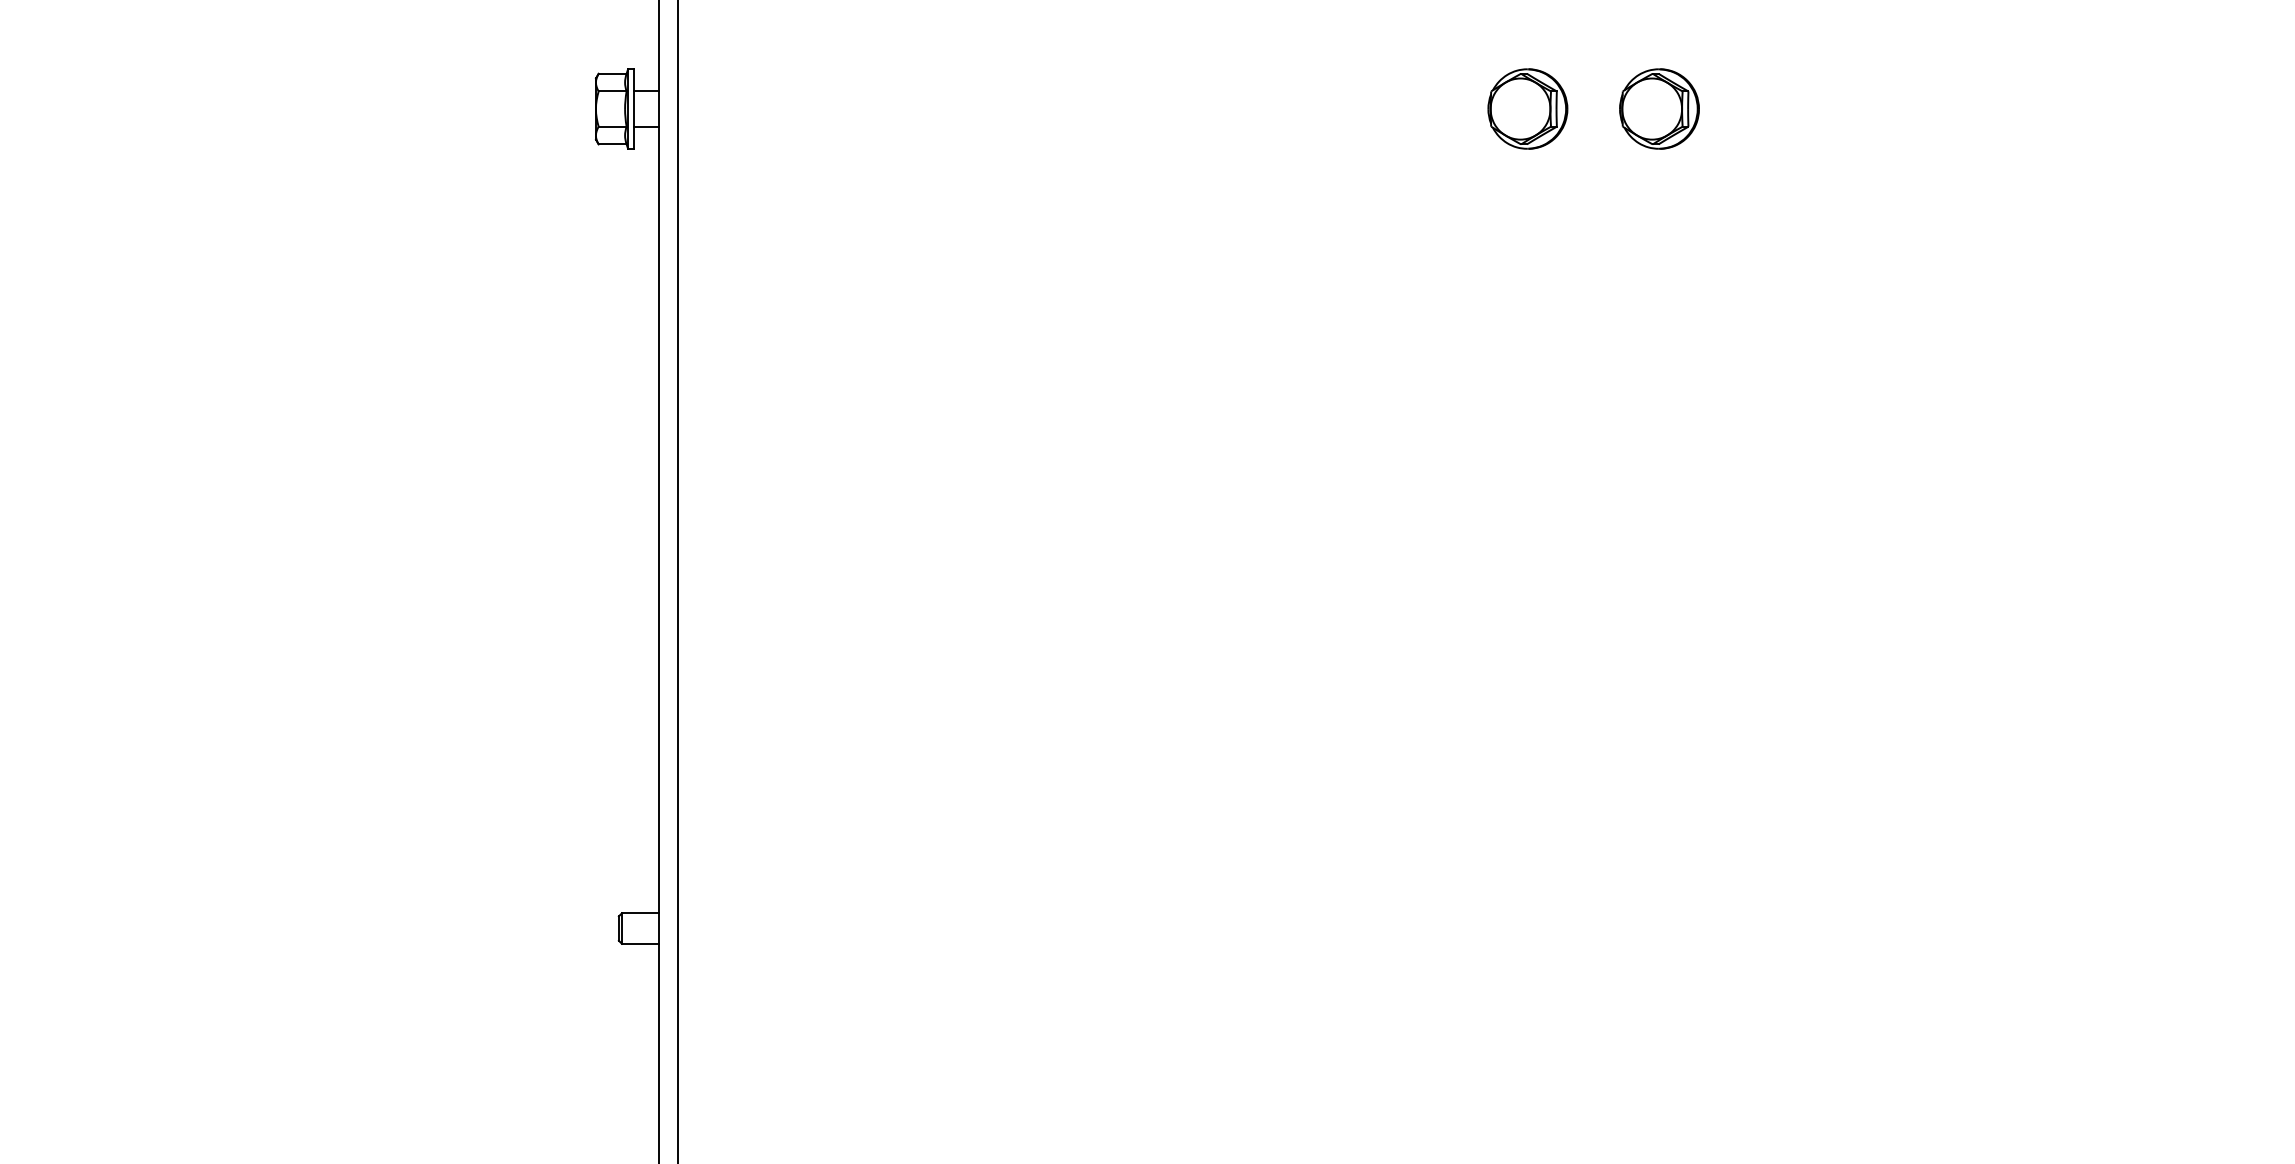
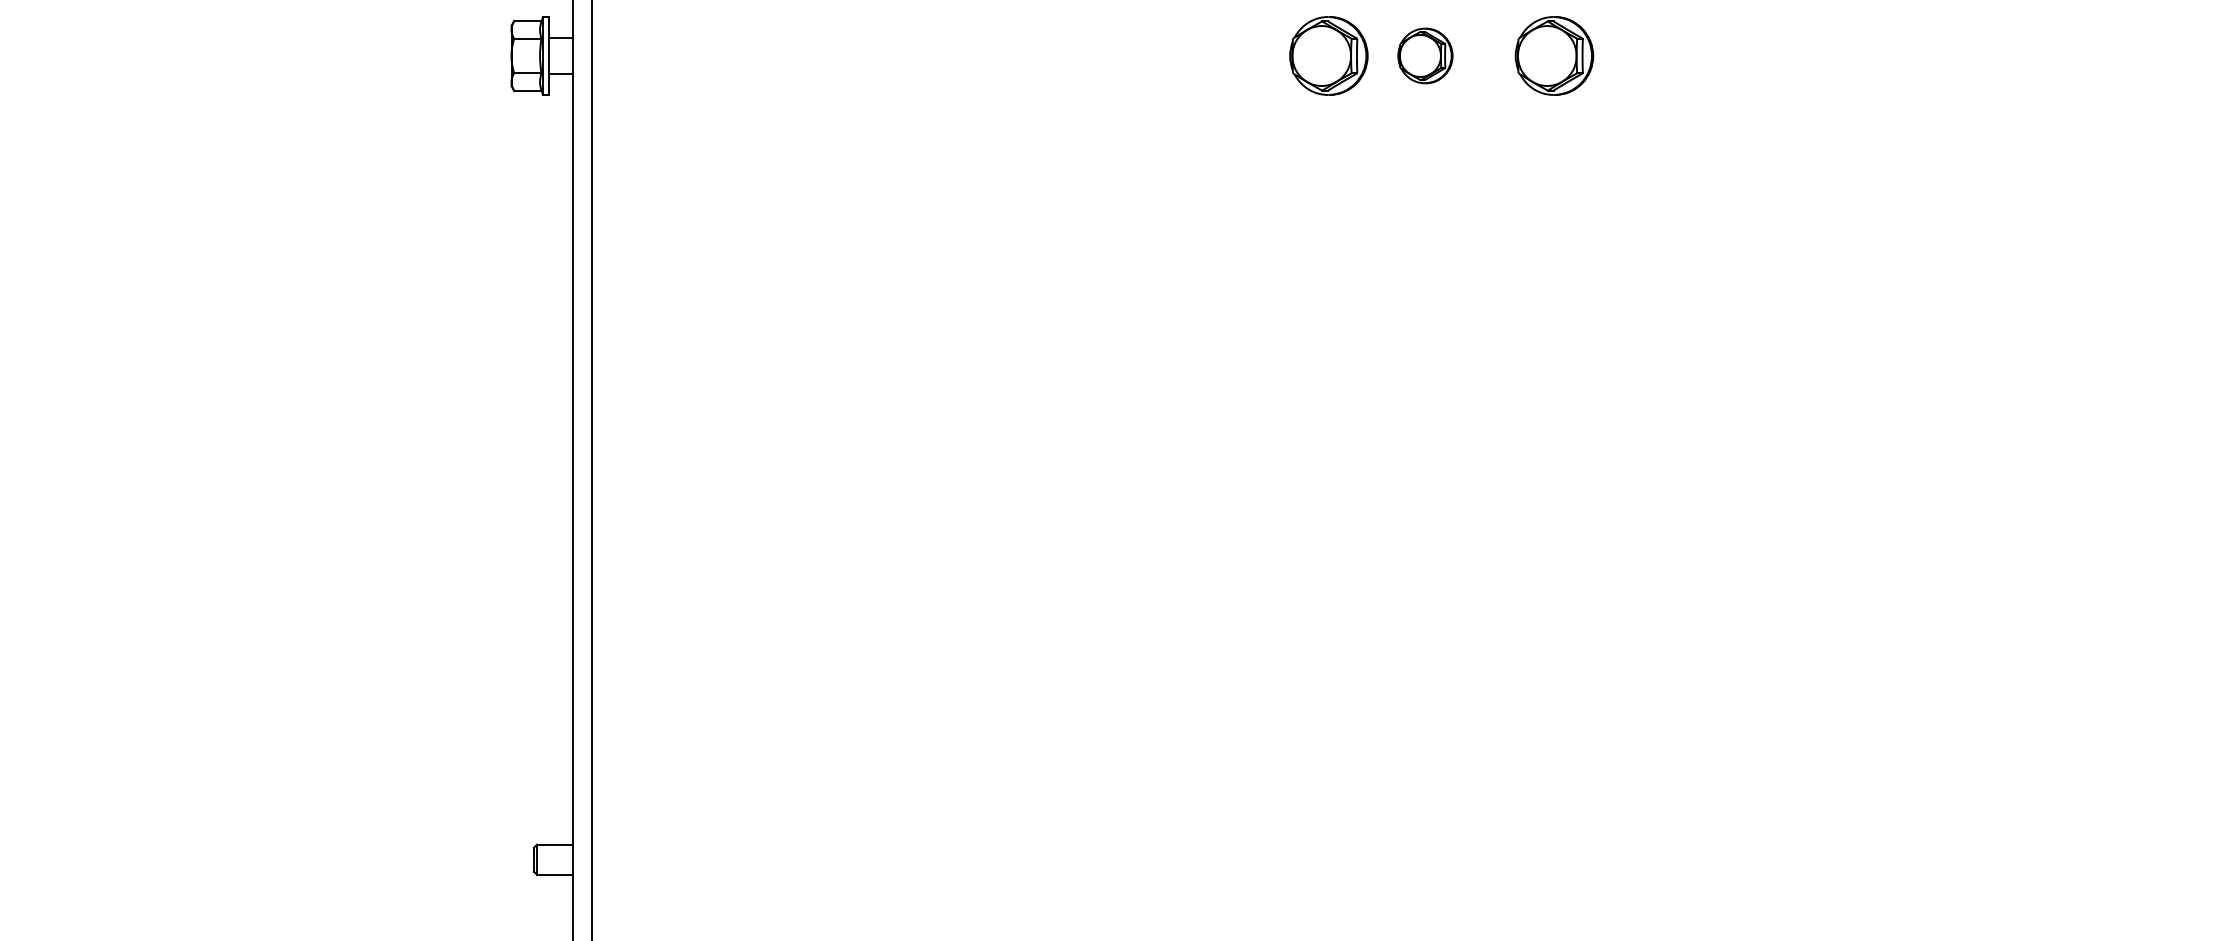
part: (1429, 108) -> (1328, 55), added
part: (1527, 108) -> (1425, 55), size x0.7

